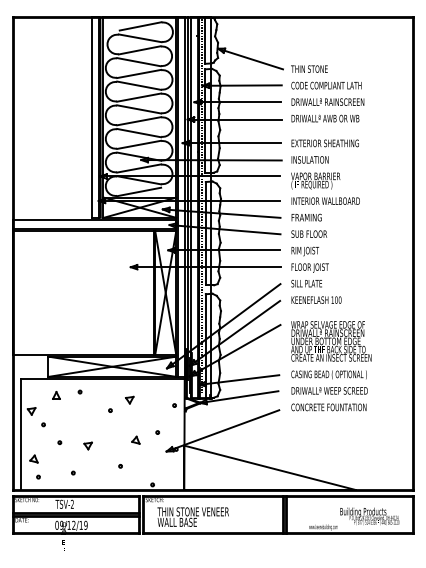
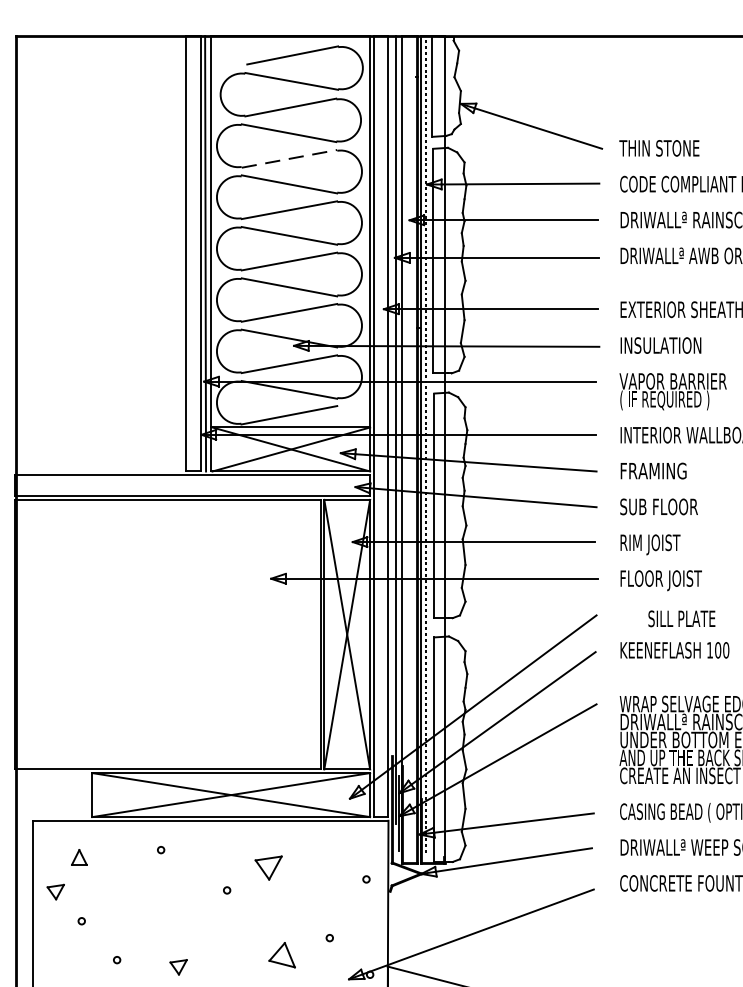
line: (139, 73) -> (290, 157), solid -> dashed
text: (306, 283) -> (681, 618), moved
part: (56, 395) -> (79, 857), moved
part: (129, 399) -> (268, 866), size x1.6
part: (135, 439) -> (281, 953), size x1.6

